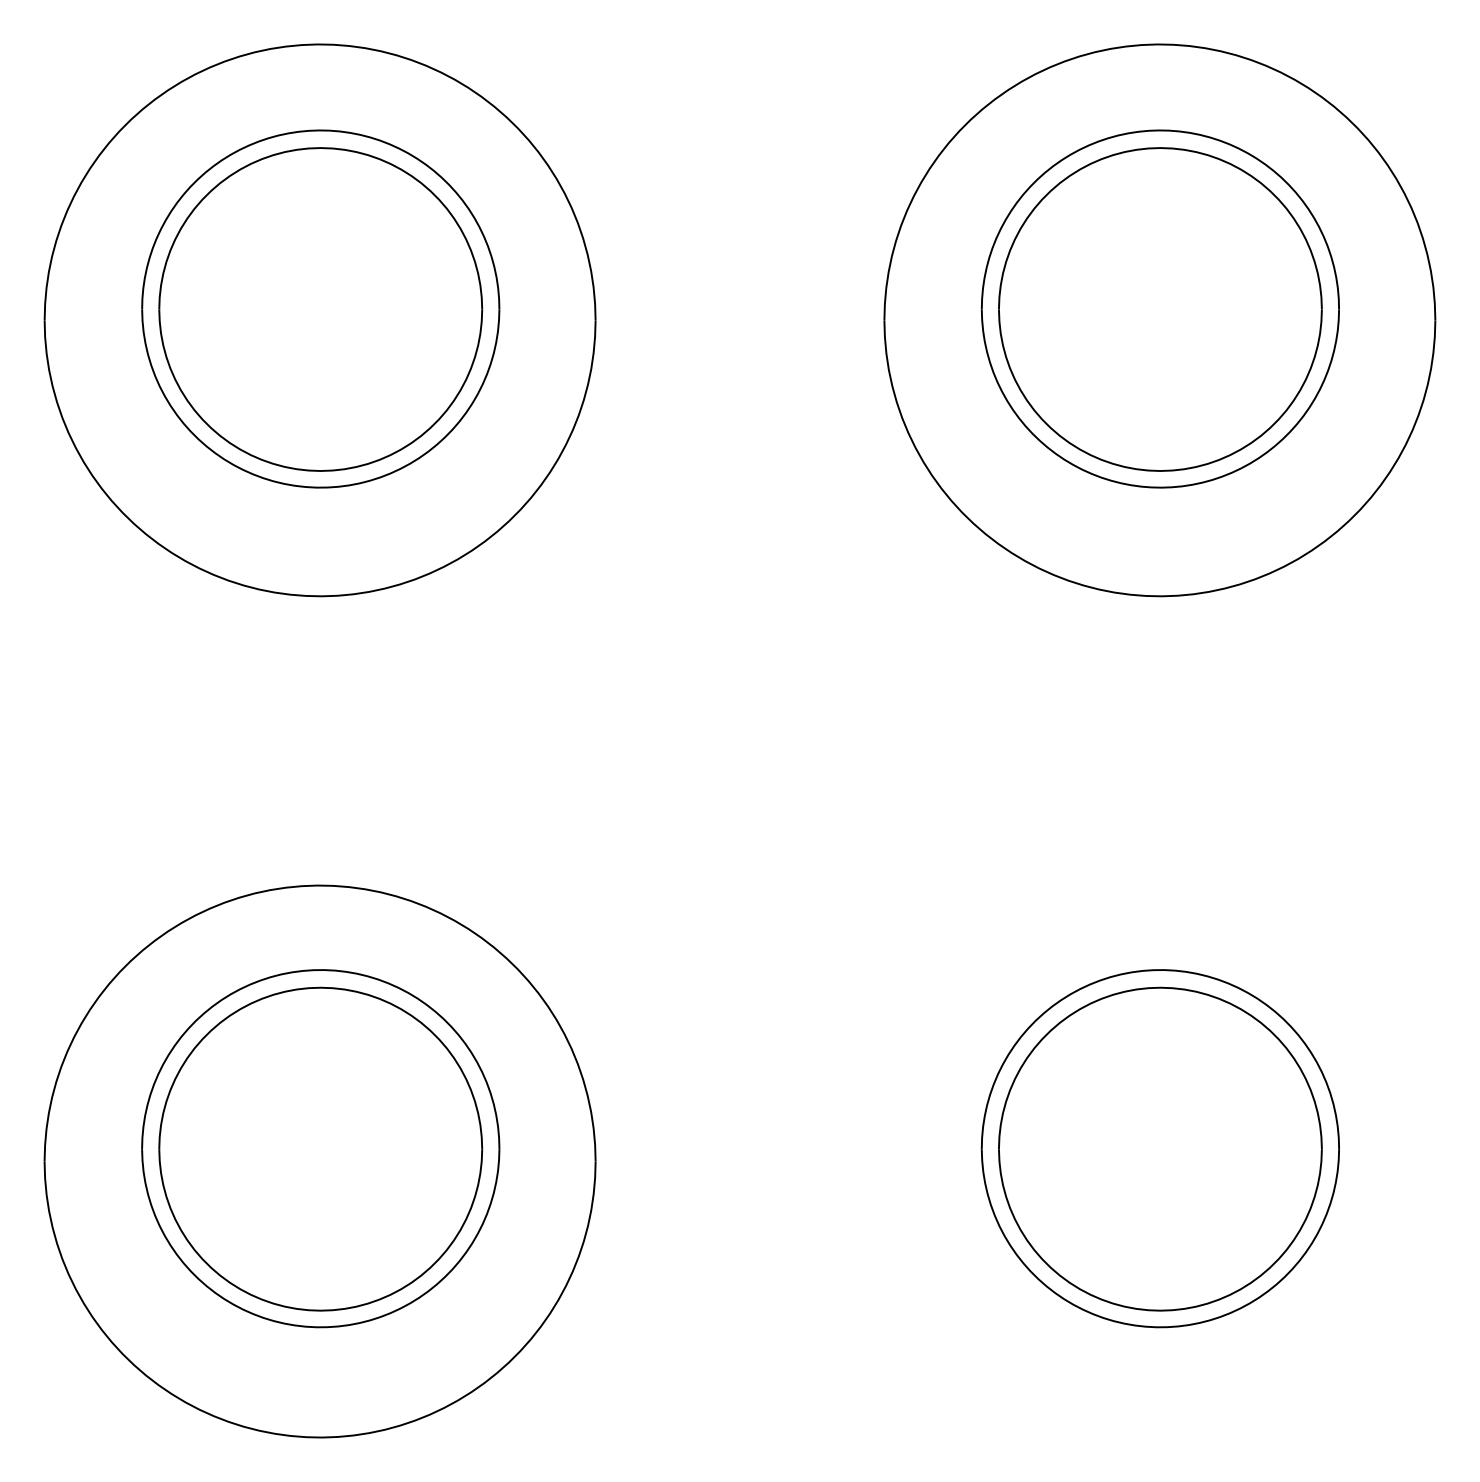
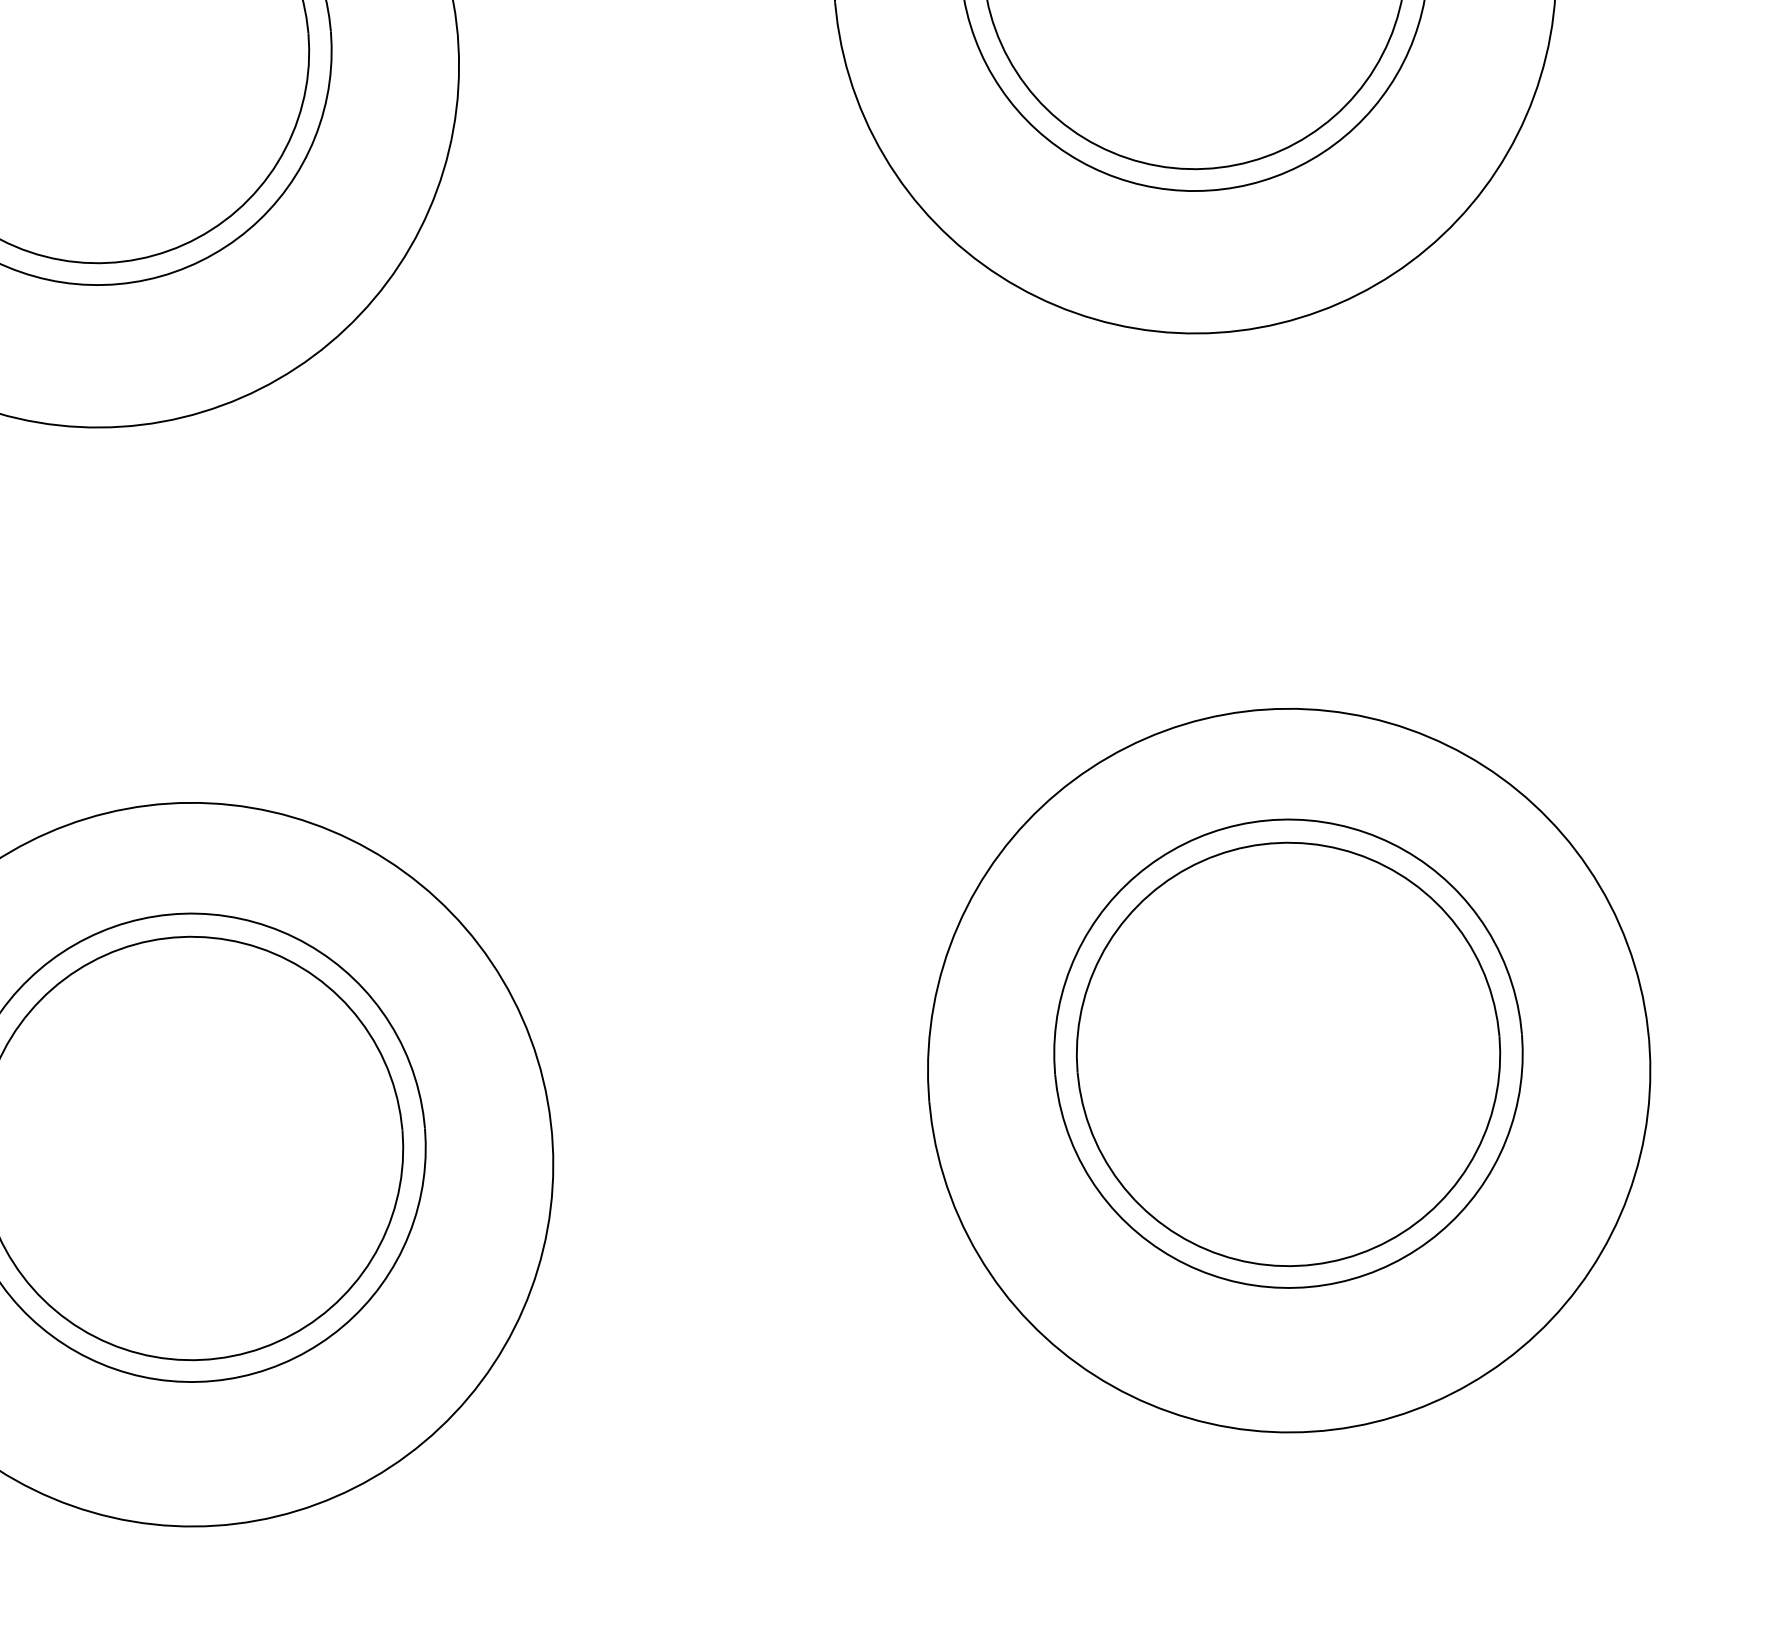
part: (1159, 1161) -> (1288, 1070), added

